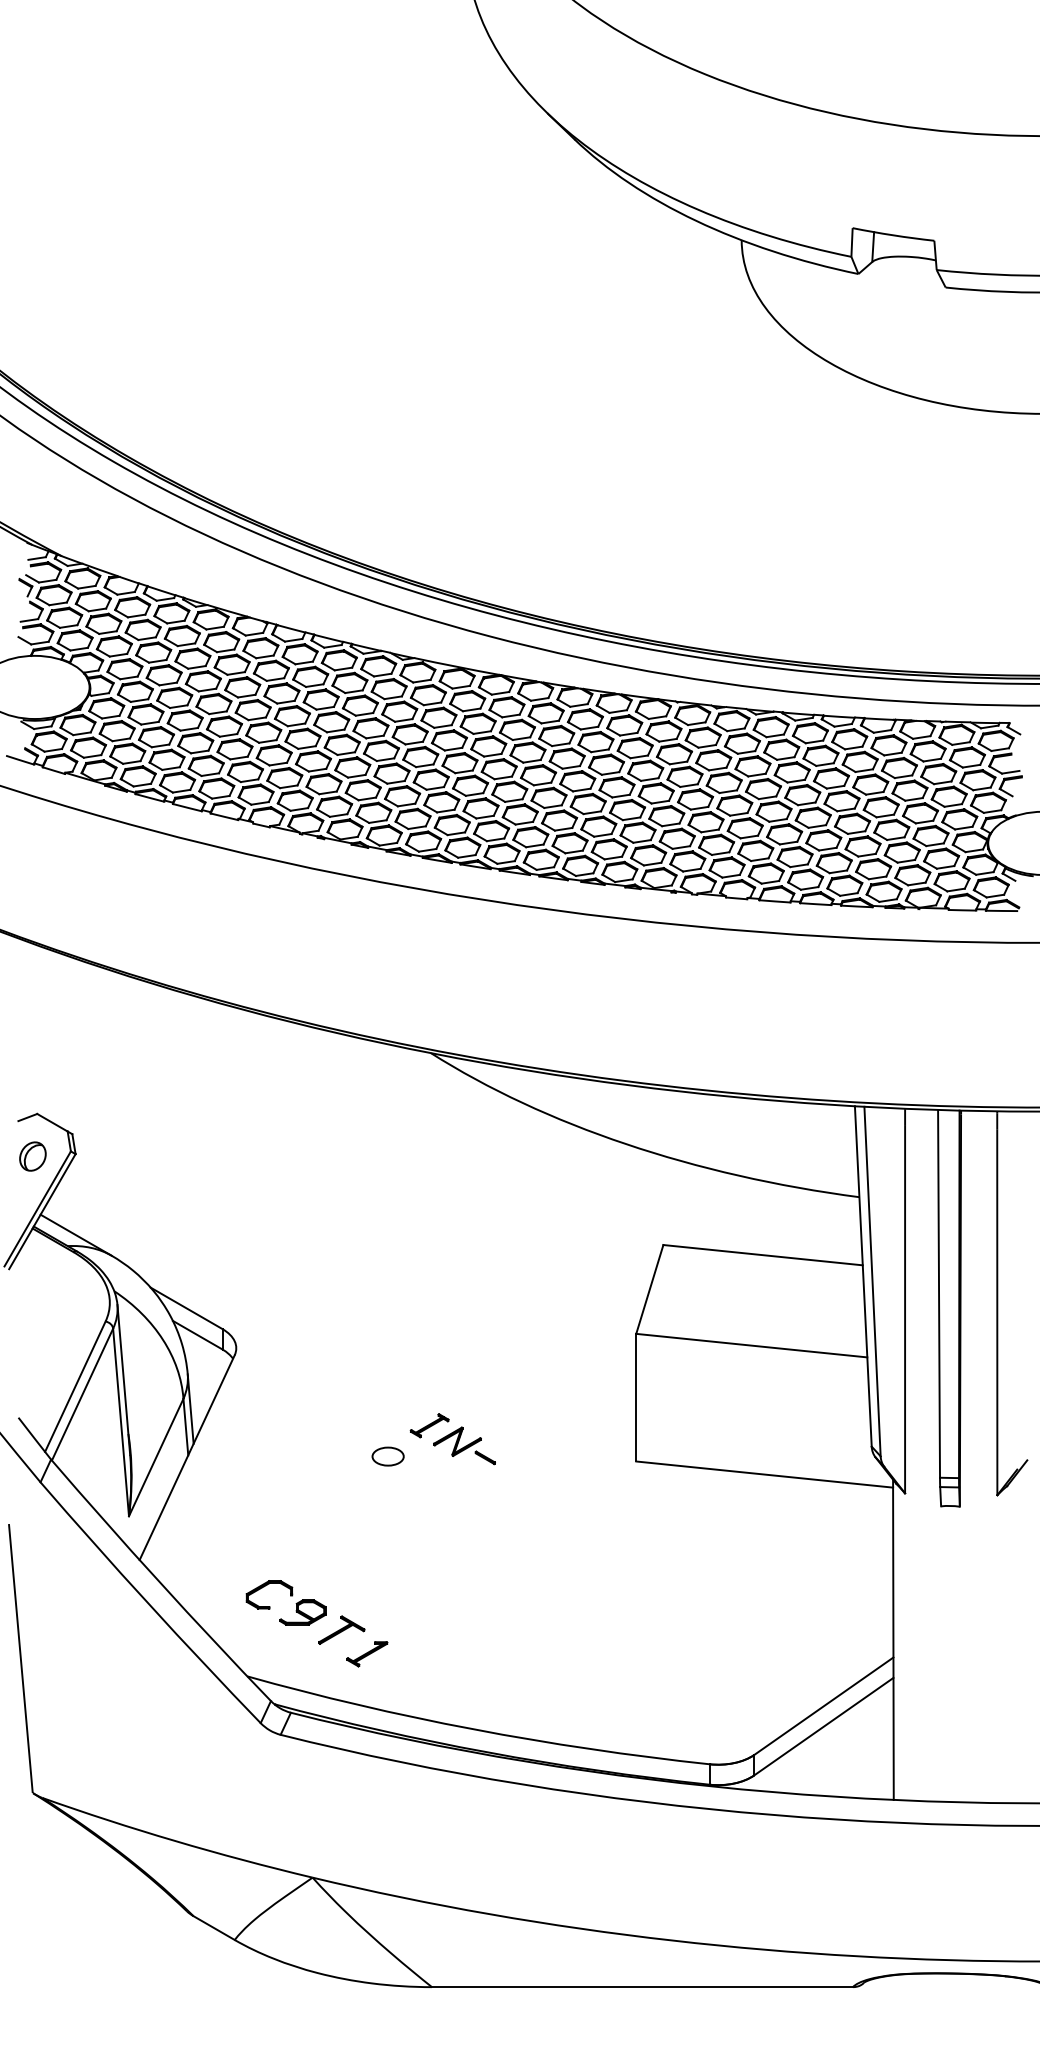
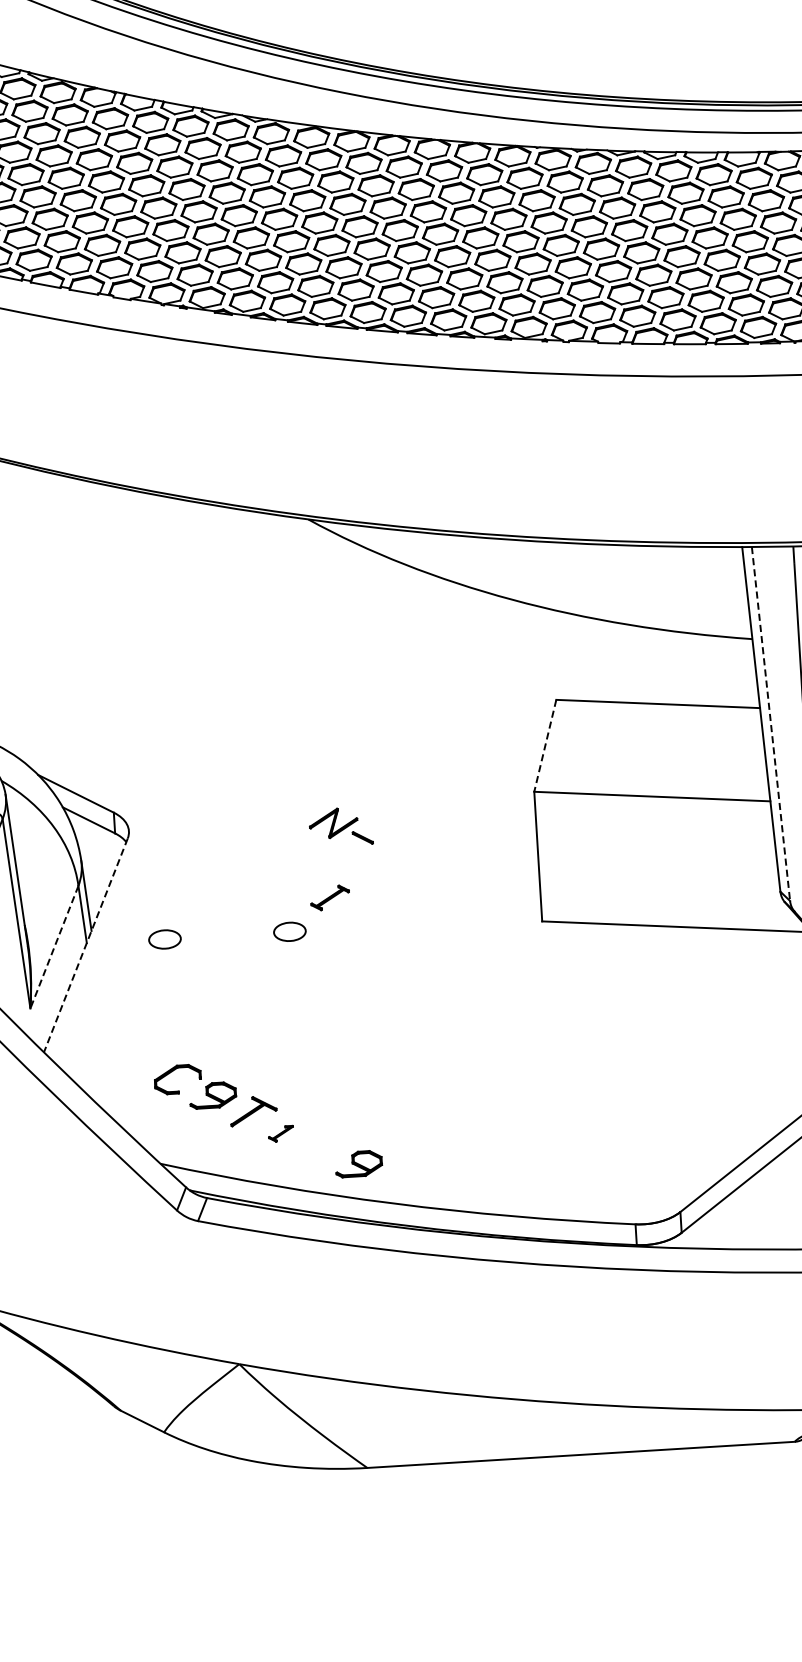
line: (872, 1281) -> (770, 723), solid -> dashed
line: (649, 1289) -> (544, 745), solid -> dashed
part: (464, 1445) -> (340, 826), moved
part: (264, 1456) -> (164, 939), added
line: (156, 1457) -> (54, 947), solid -> dashed
line: (187, 1457) -> (86, 945), solid -> dashed
part: (367, 1654) -> (281, 1134), size x0.6
part: (441, 1688) -> (358, 1164), added

